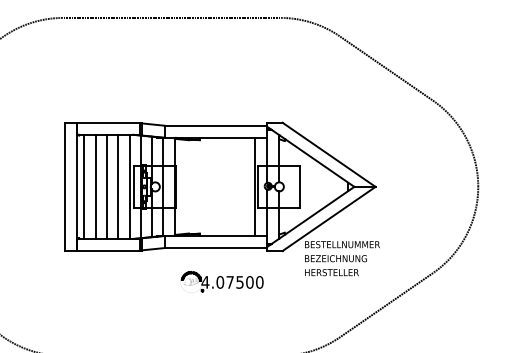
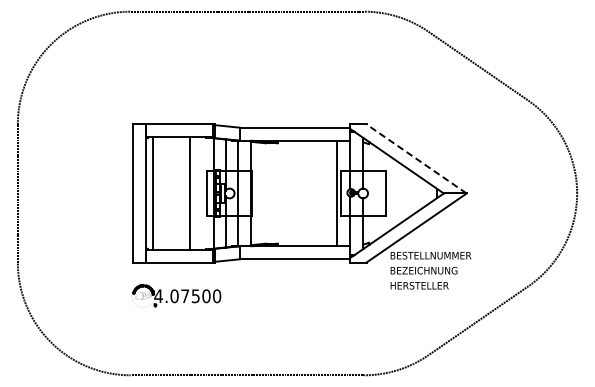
line: (328, 154) -> (416, 158), solid -> dashed
line: (95, 186) -> (165, 193), removed
line: (106, 186) -> (177, 193), removed
line: (130, 186) -> (202, 193), removed
part: (222, 281) -> (176, 295), moved

